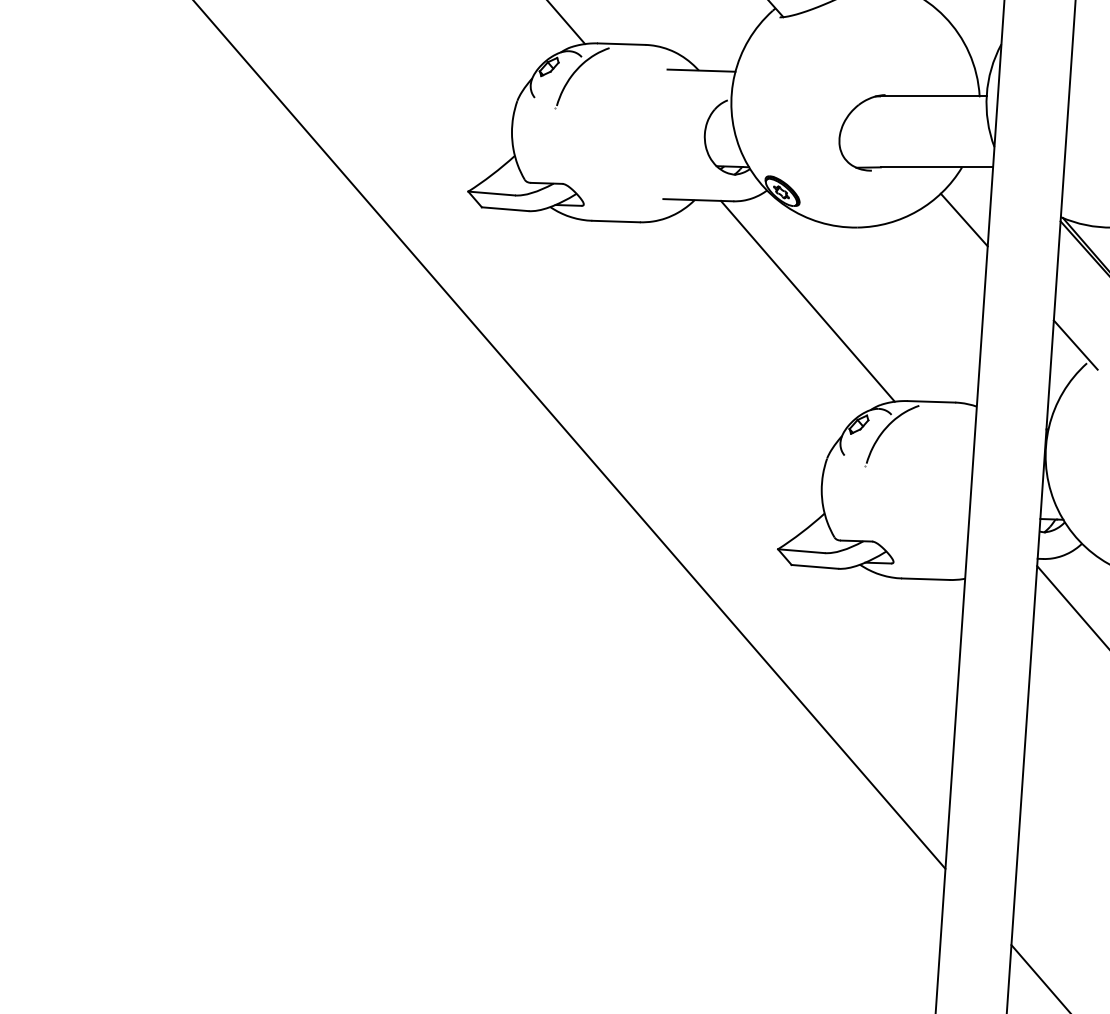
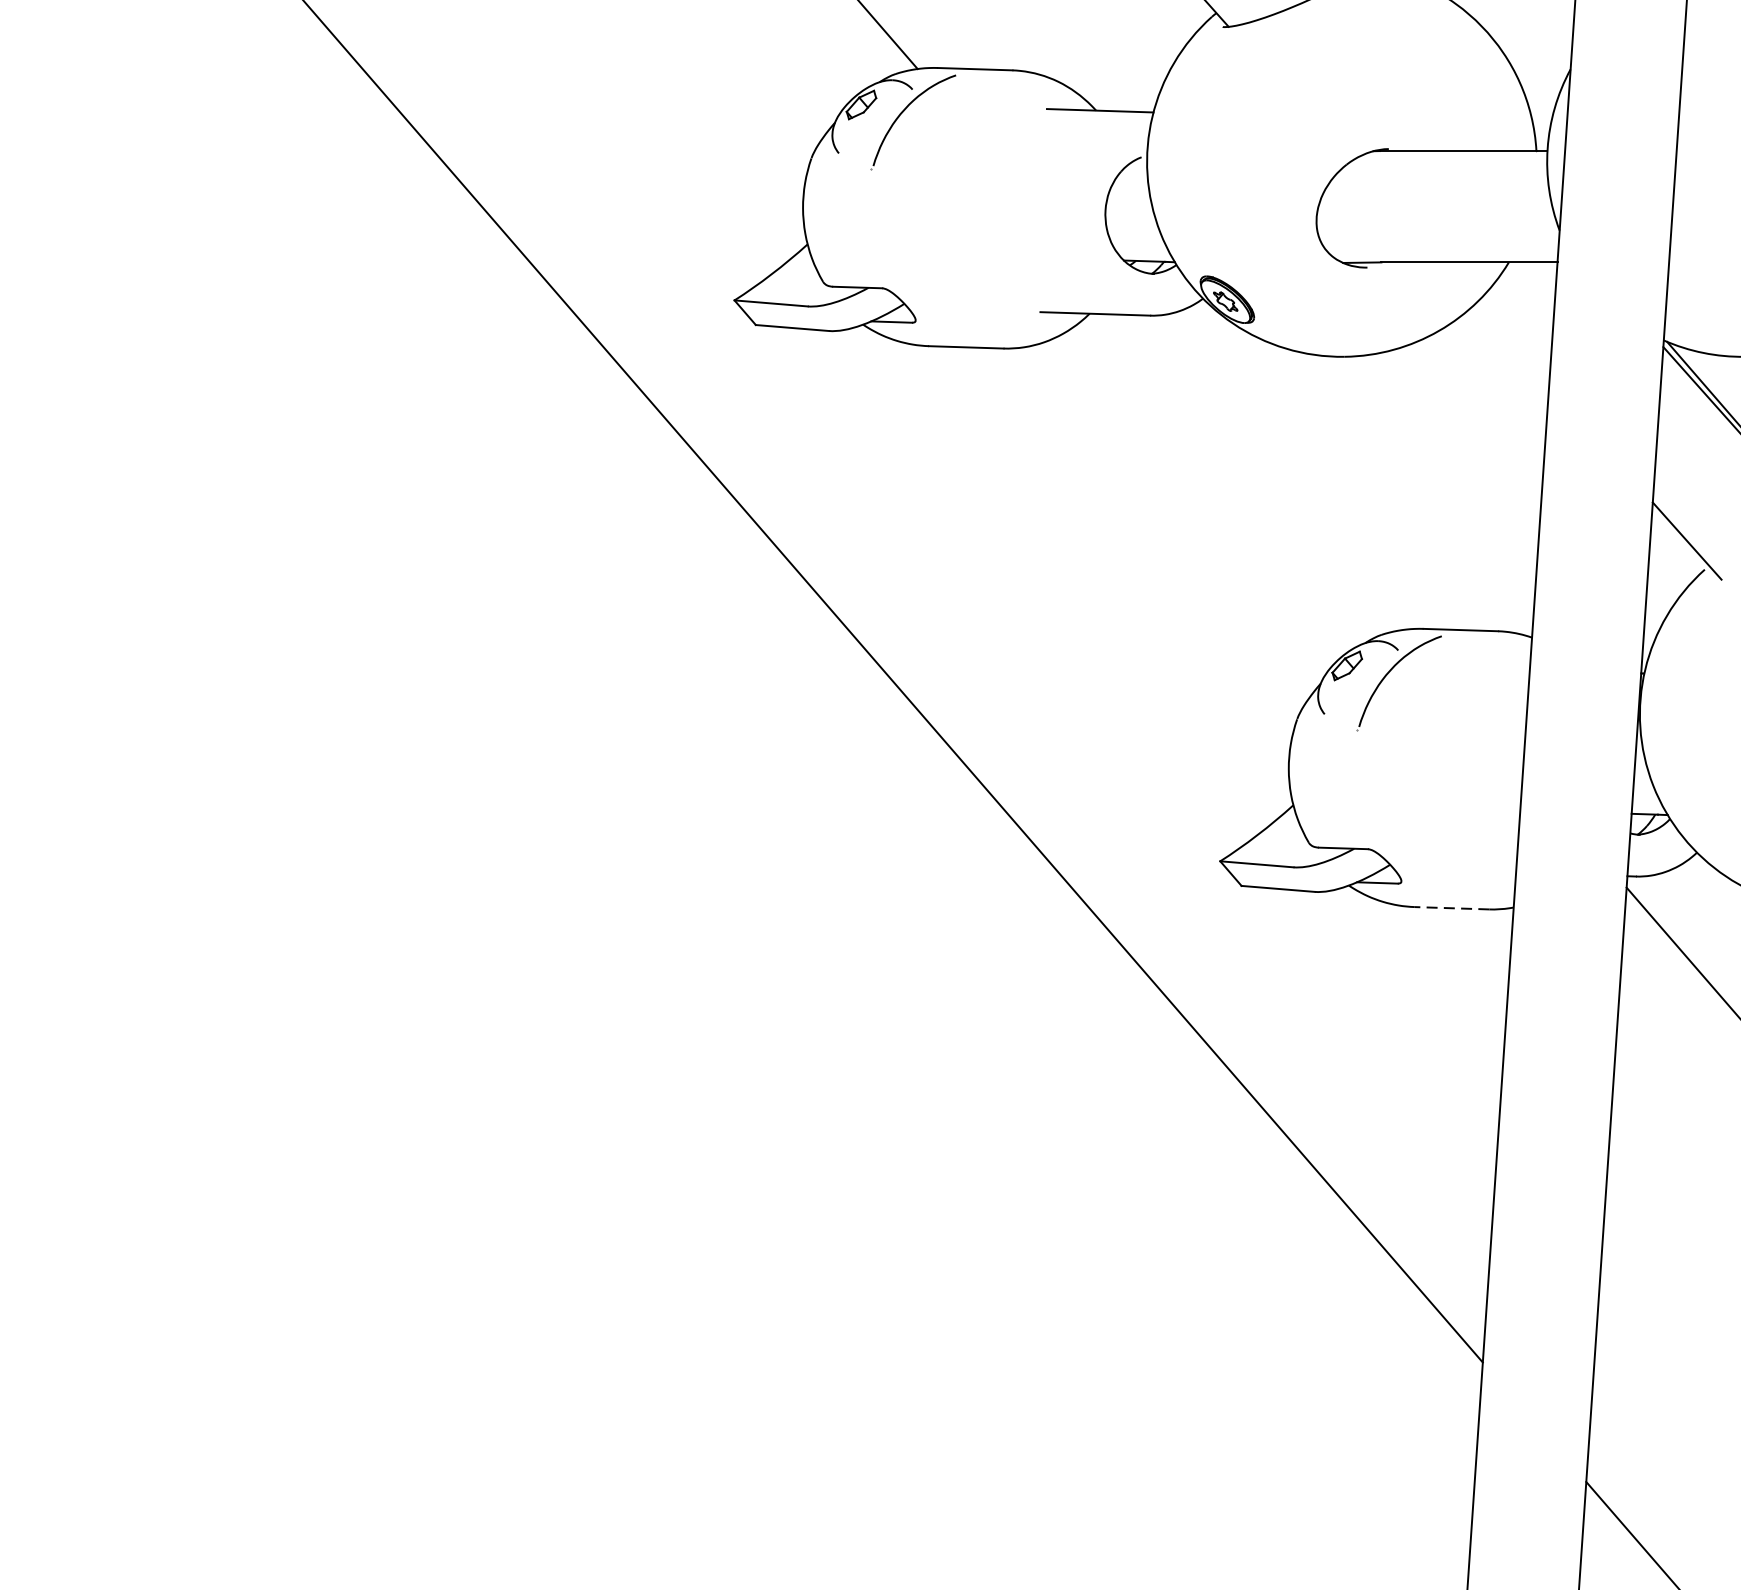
line: (963, 219) -> (1511, 344), removed
line: (807, 300) -> (1266, 471), removed
line: (925, 579) -> (1451, 908), solid -> dashed

